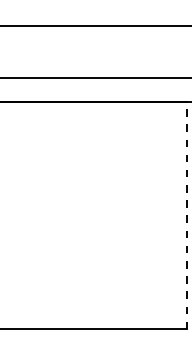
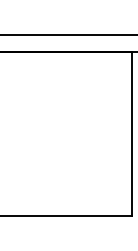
line: (187, 215) -> (132, 133), dashed -> solid

